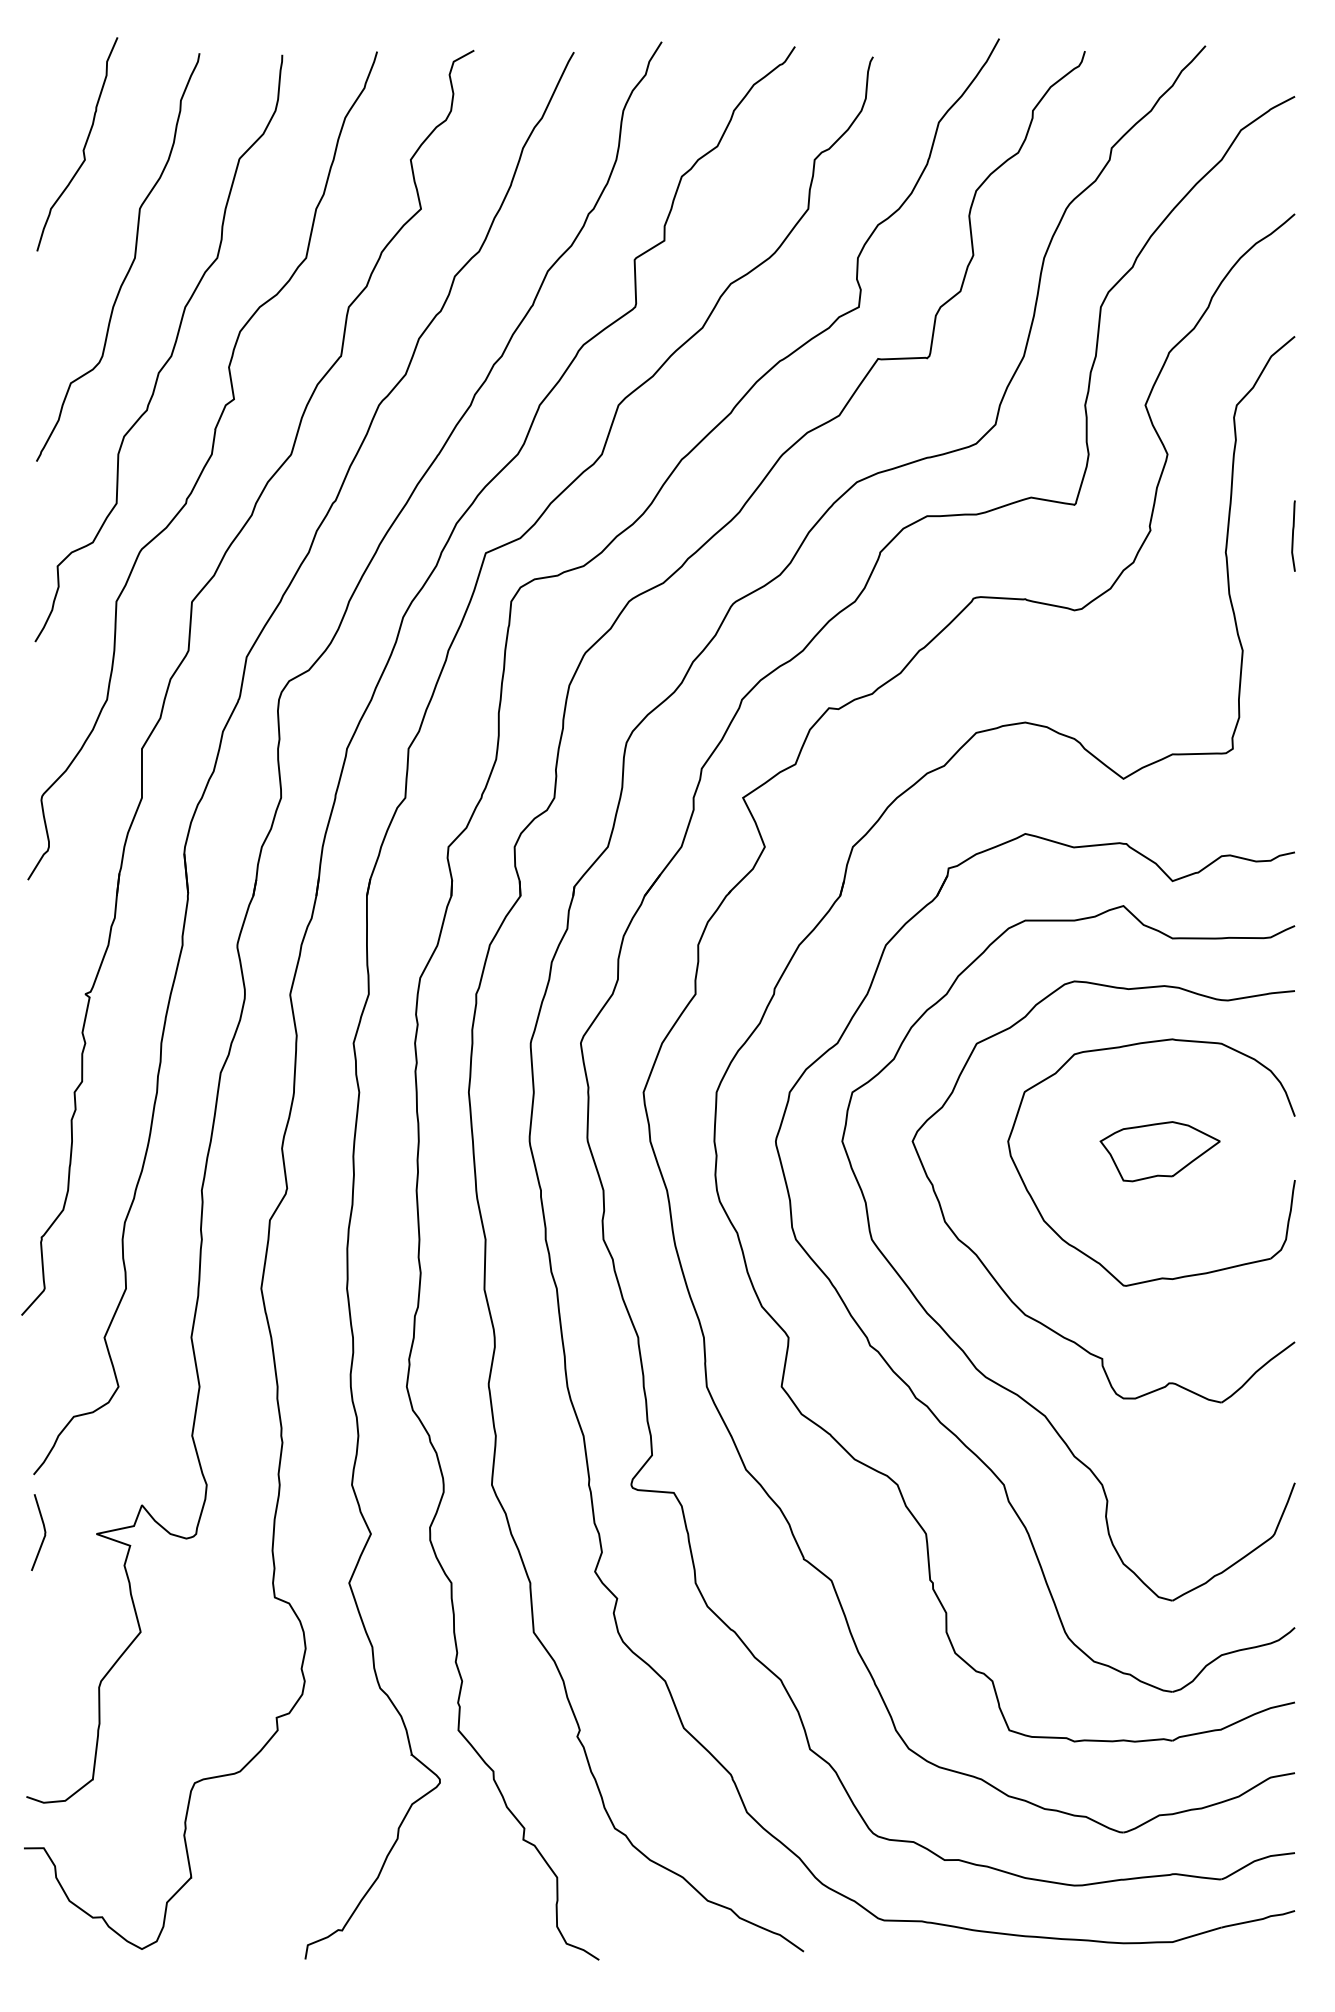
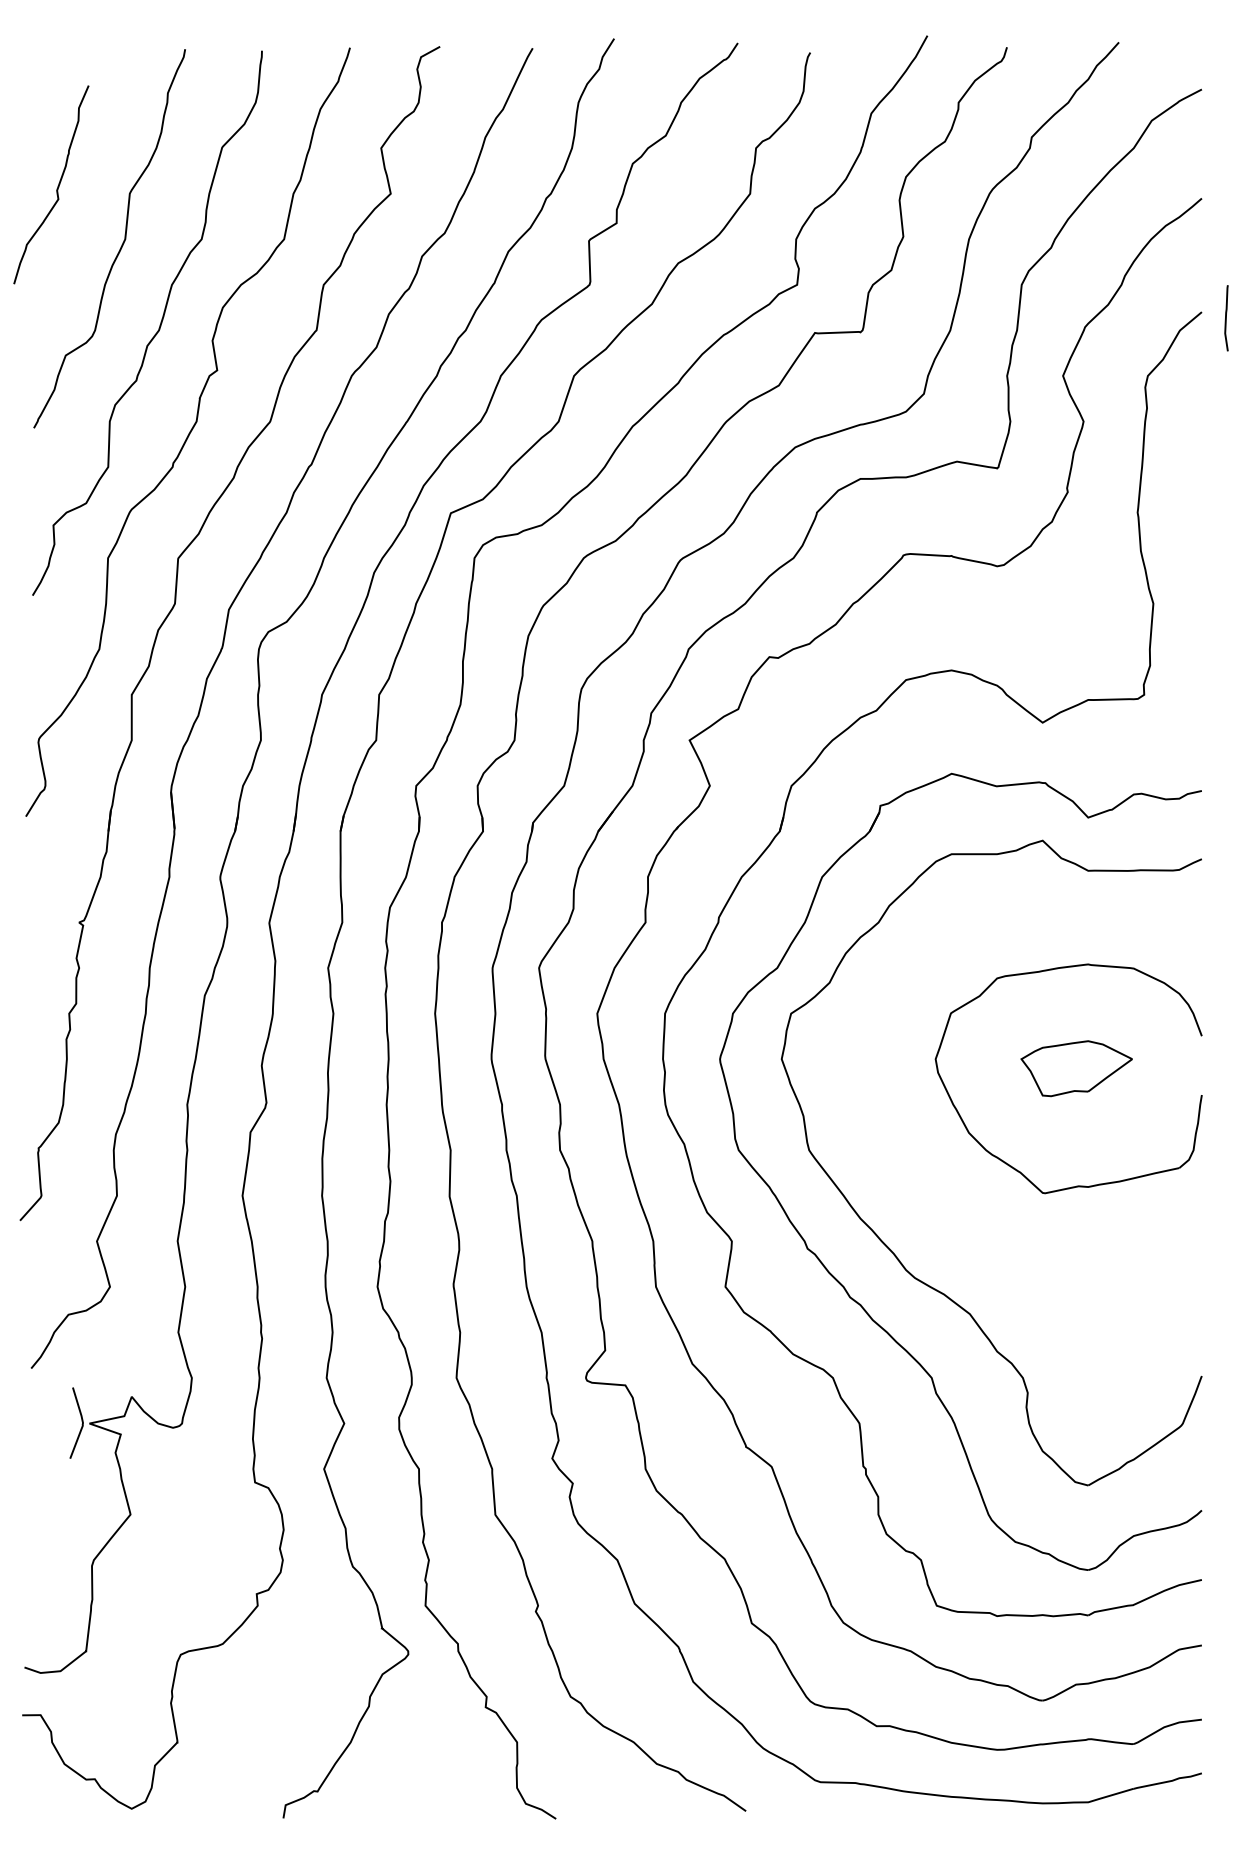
curve: (83, 147) -> (57, 187), moved
curve: (1293, 535) -> (1226, 317), moved
part: (992, 1274) -> (921, 1182), removed
curve: (43, 1529) -> (81, 1420), moved

